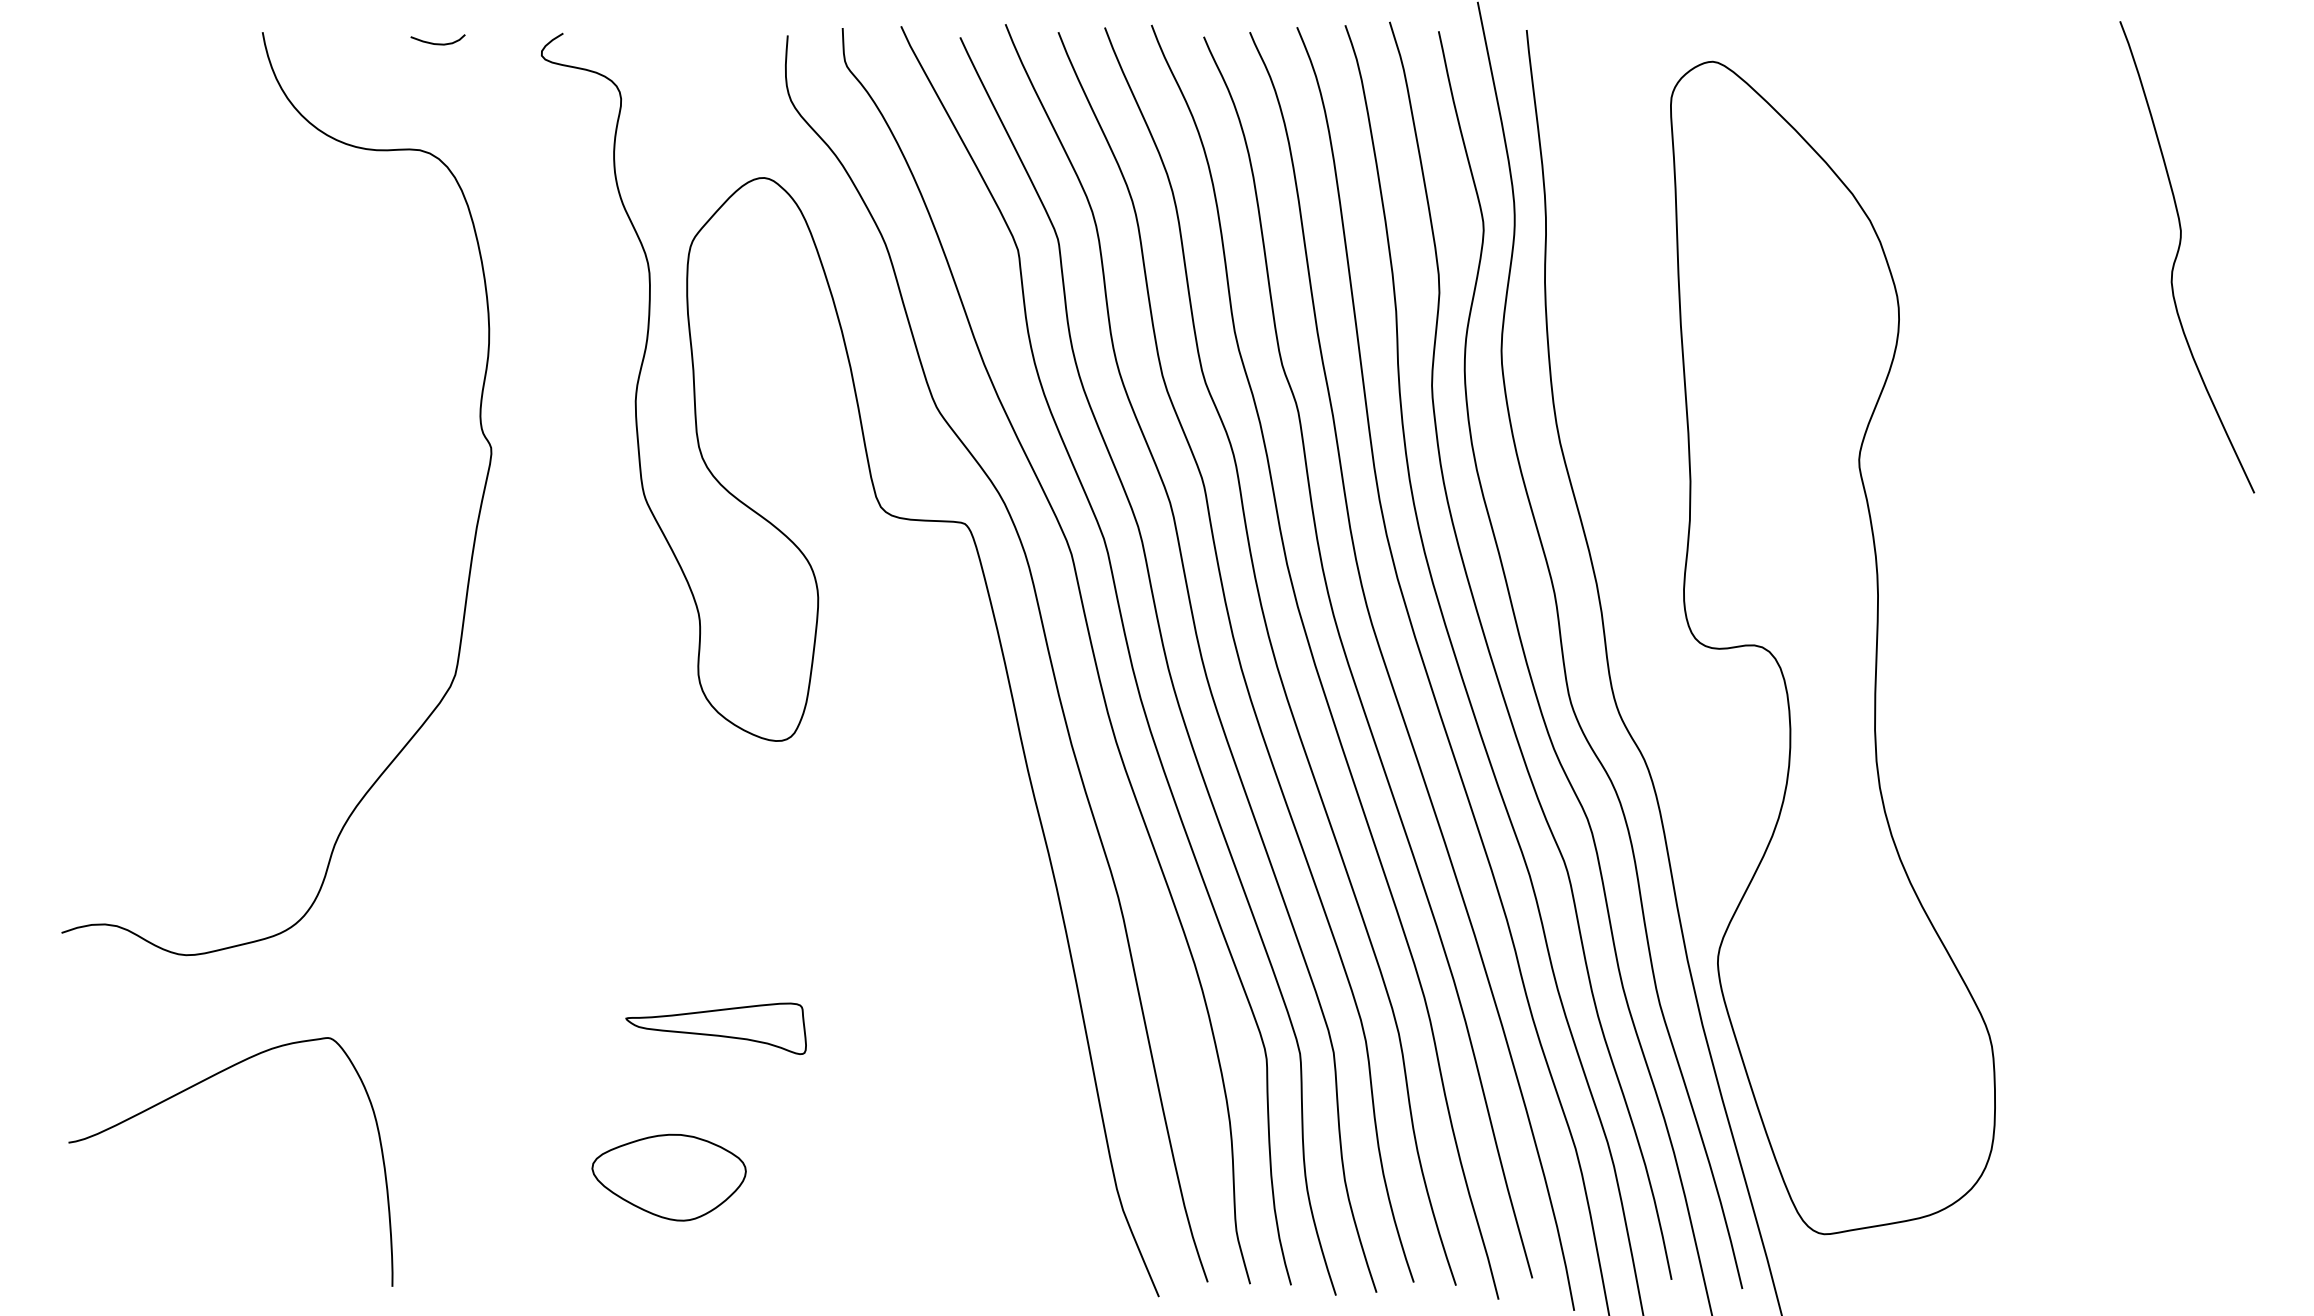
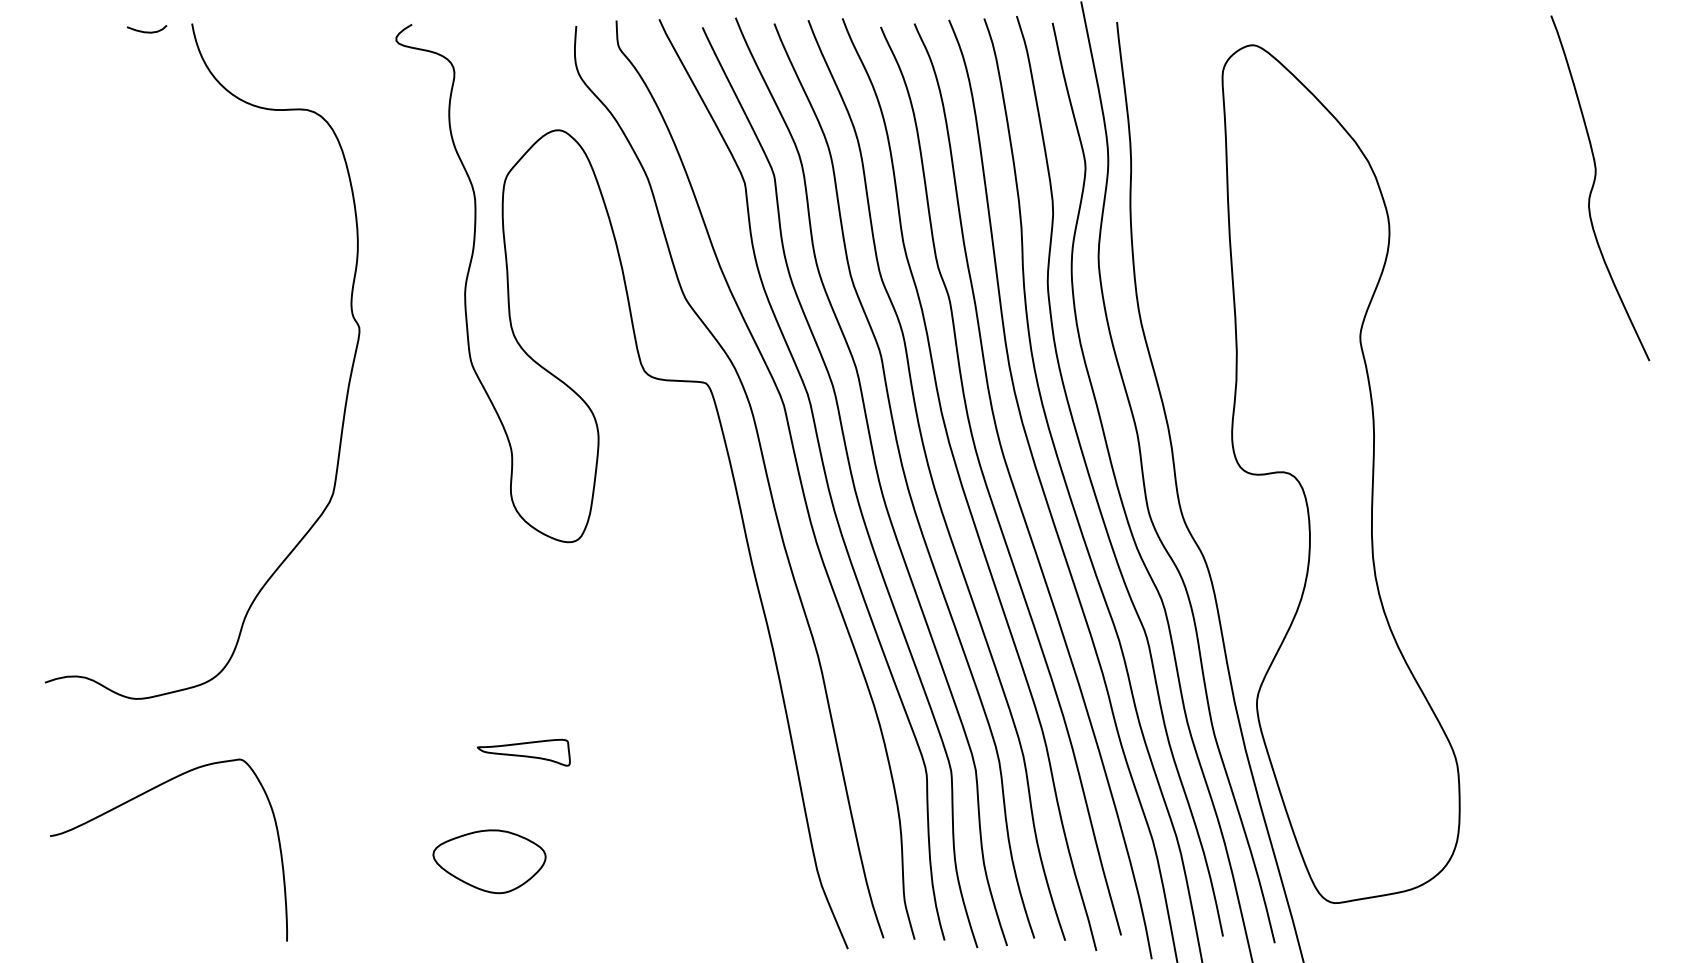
curve: (437, 43) -> (146, 31), moved
part: (715, 1028) -> (523, 752), size x0.7

